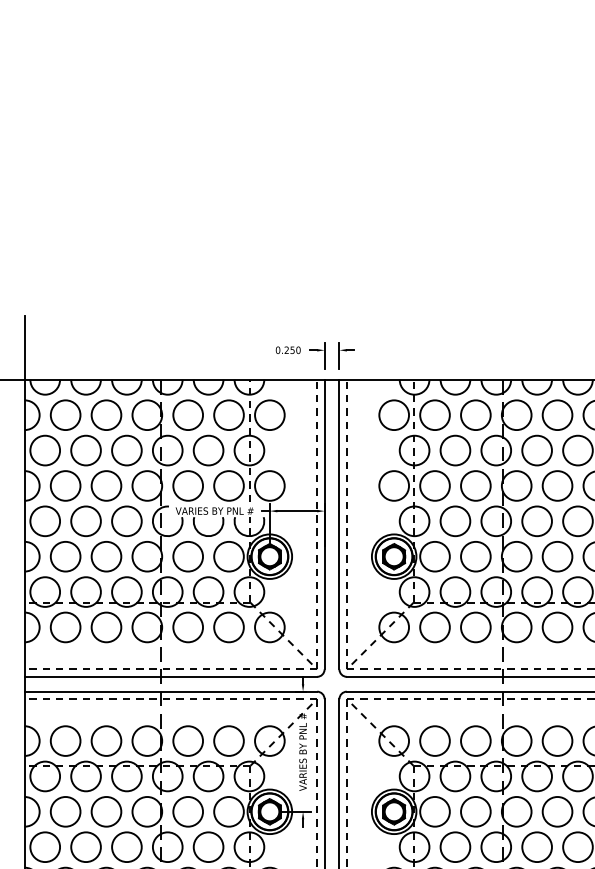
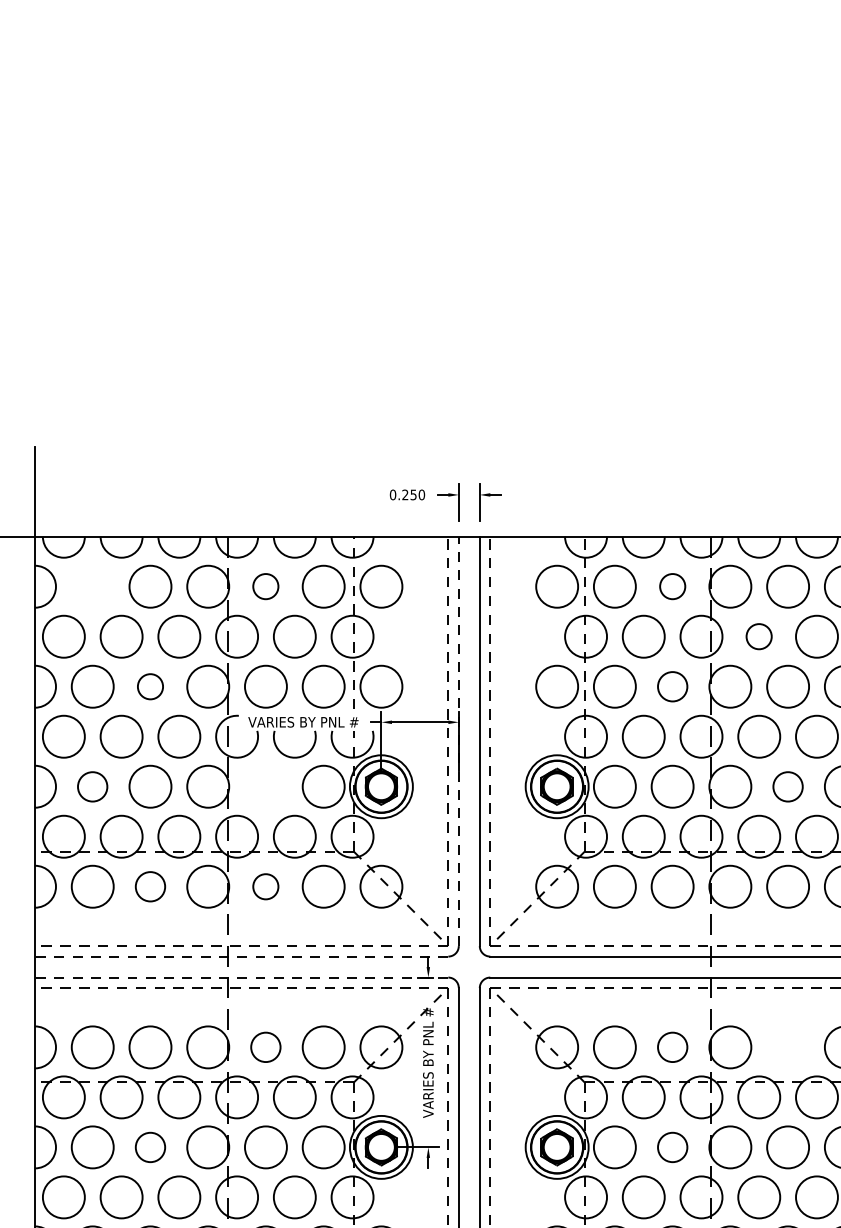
circle: (65, 414) -> (92, 585), removed
circle: (187, 414) -> (265, 585), size x0.6
circle: (475, 414) -> (672, 585), size x0.6
circle: (536, 450) -> (758, 636), size x0.6
circle: (106, 485) -> (150, 686), size x0.6
circle: (475, 485) -> (672, 686), size x0.7
line: (324, 524) -> (458, 741), solid -> dashed
circle: (65, 556) -> (92, 786), size x0.7
circle: (187, 556) -> (265, 786), removed
circle: (557, 556) -> (788, 786), size x0.7
circle: (106, 627) -> (150, 886), size x0.7
circle: (187, 627) -> (265, 886), size x0.6
line: (170, 676) -> (240, 956), solid -> dashed
line: (170, 691) -> (240, 977), solid -> dashed
circle: (187, 740) -> (265, 1046), size x0.7
circle: (475, 740) -> (672, 1046), size x0.7
circle: (557, 740) -> (788, 1046), removed
circle: (106, 811) -> (150, 1146), size x0.7
circle: (475, 811) -> (672, 1146), size x0.7

